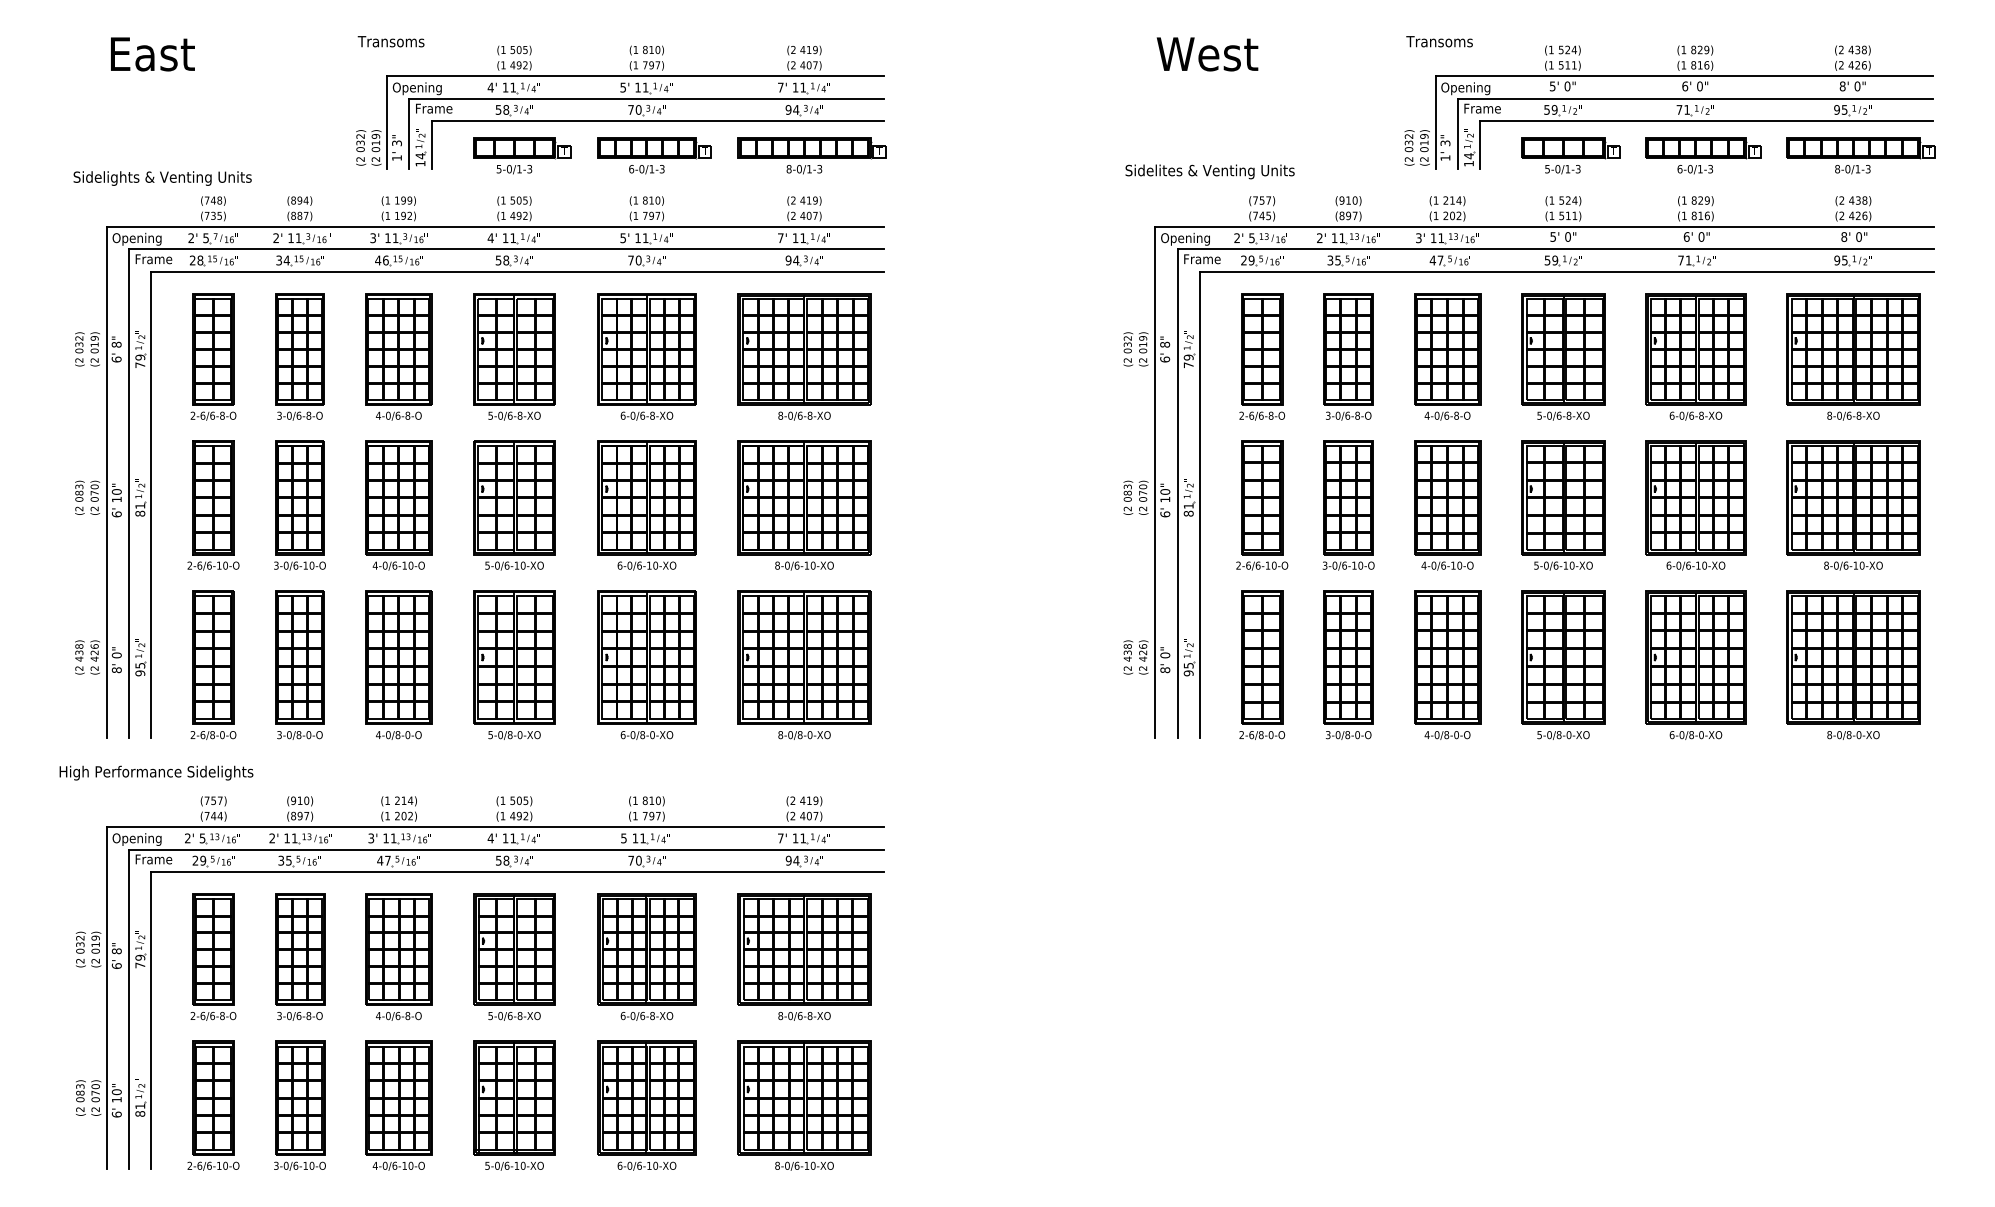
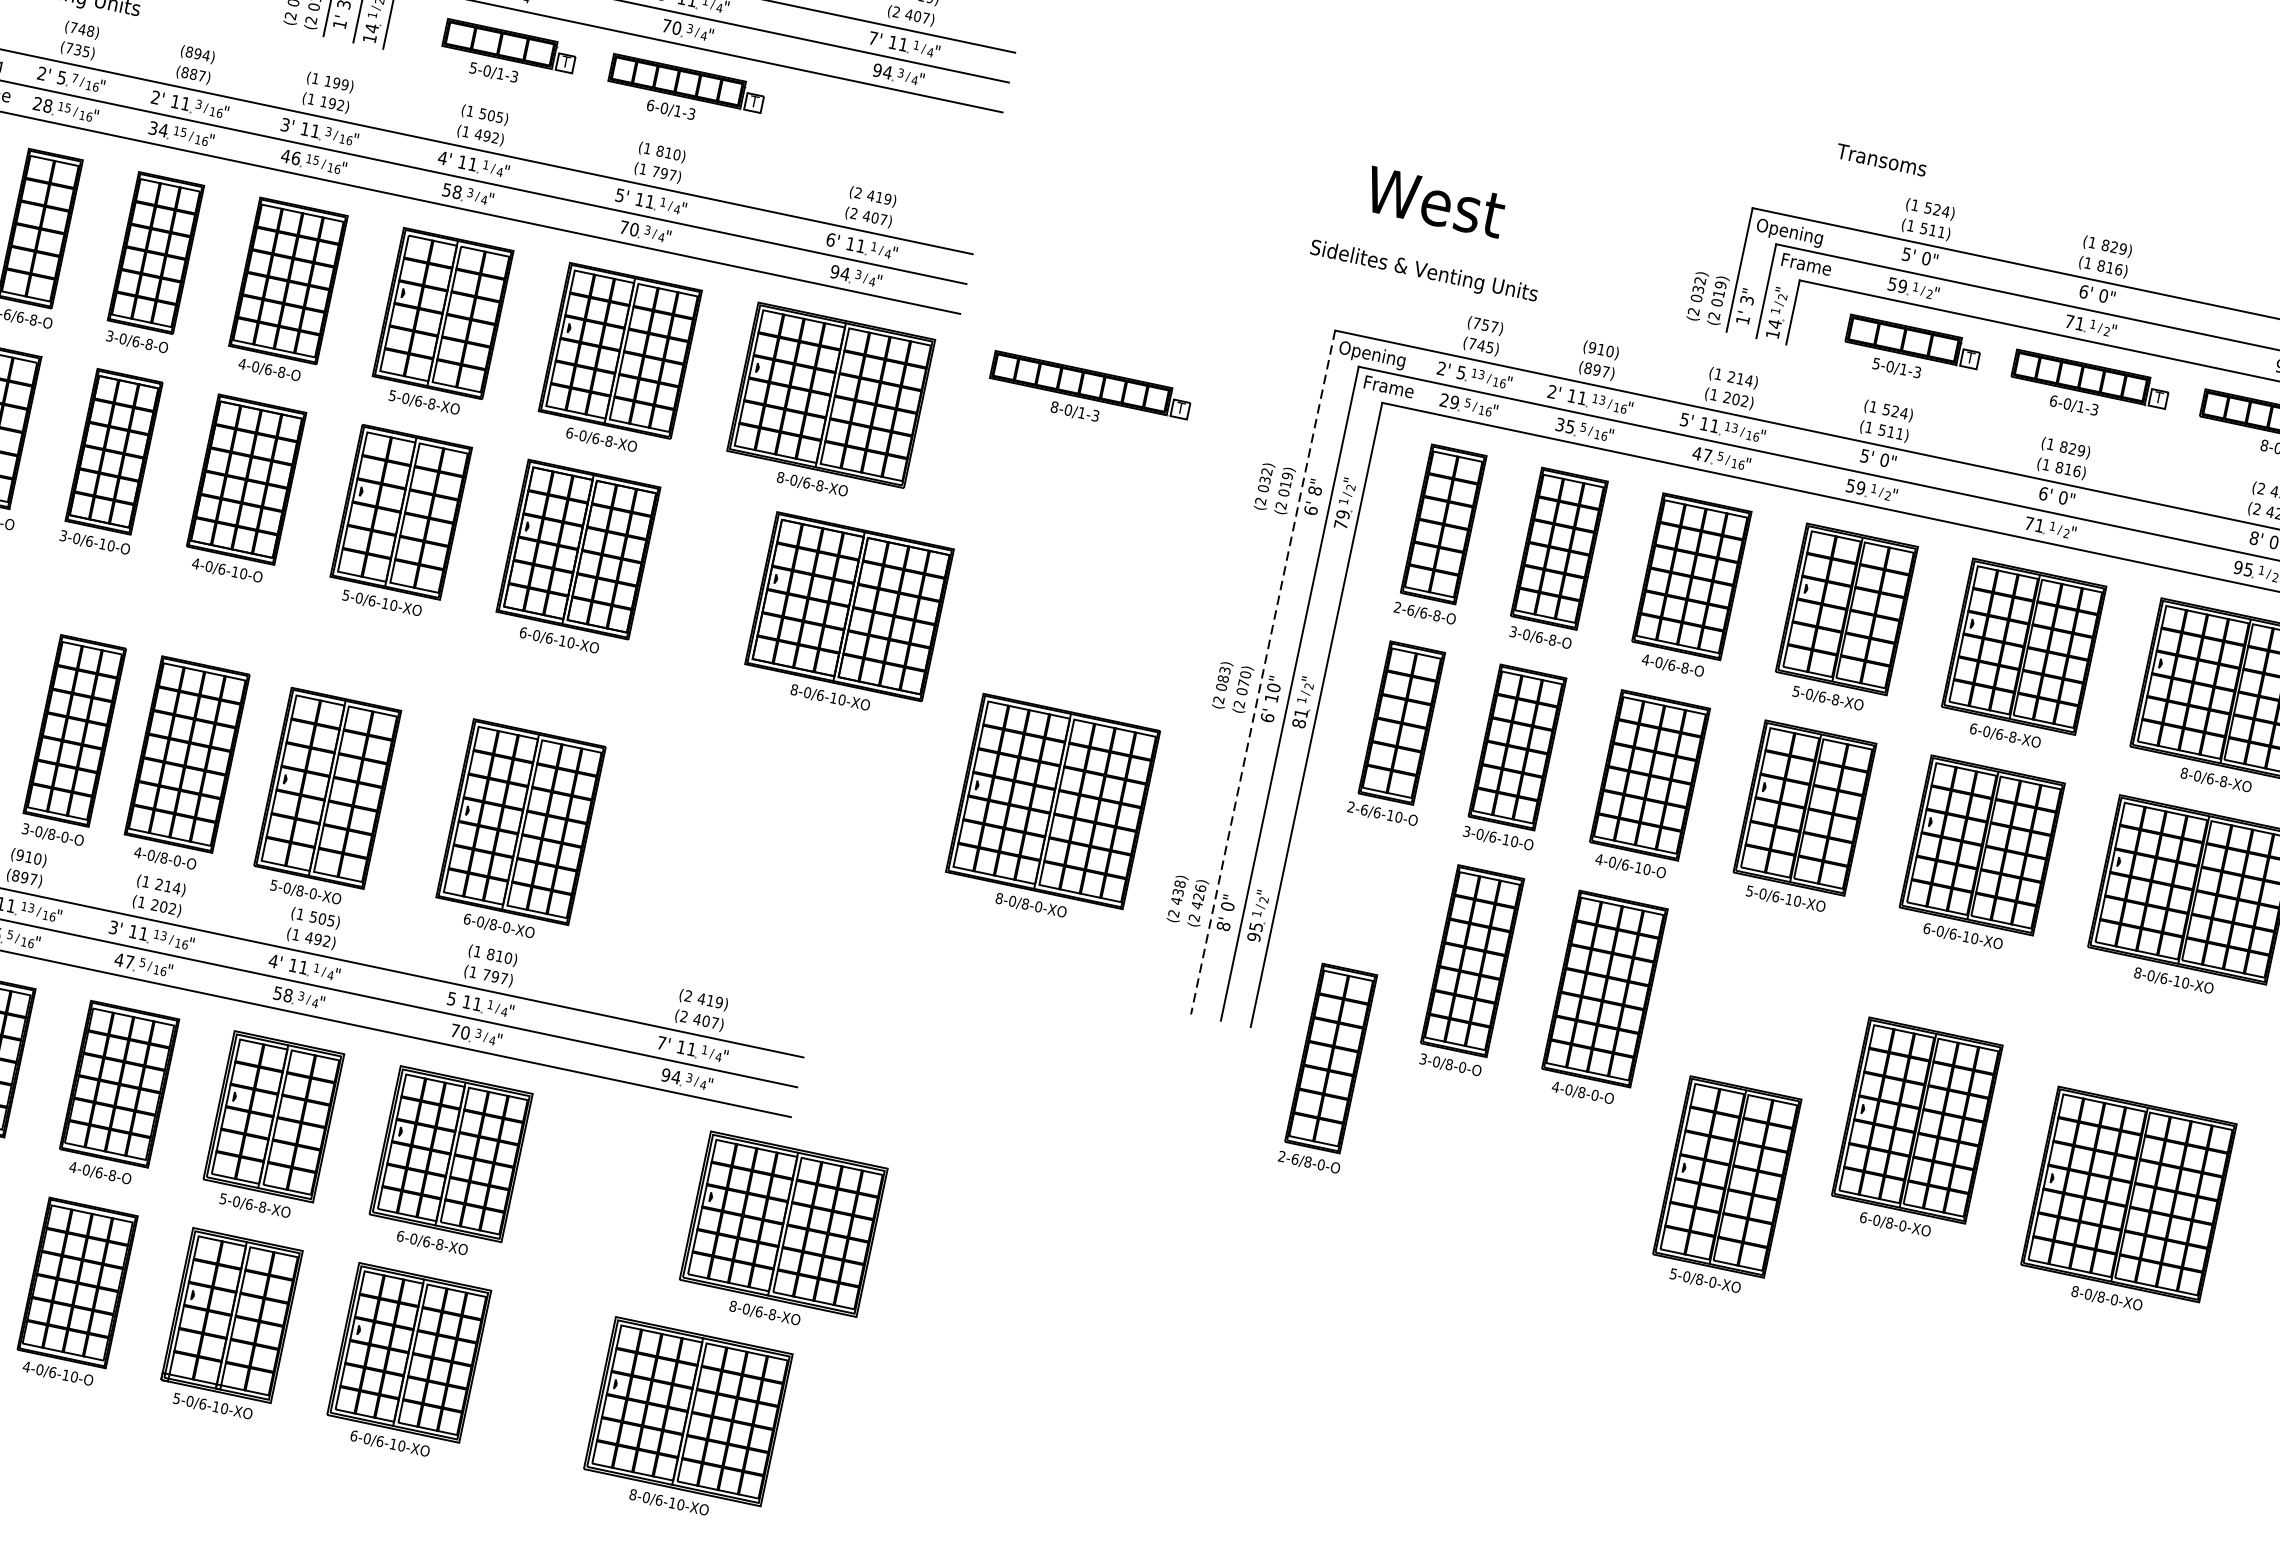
text: (1439, 41) -> (1881, 159), moved
text: (1207, 54) -> (1435, 202), moved
part: (811, 155) -> (1088, 395), moved
text: (1418, 237) -> (1684, 418), 3' -> 5'
text: (780, 238) -> (830, 240), 7' -> 6'
line: (1155, 483) -> (1263, 673), solid -> dashed
part: (804, 505) -> (847, 616), moved
part: (299, 664) -> (72, 740), moved
part: (398, 664) -> (184, 763), moved
part: (514, 664) -> (325, 797), moved
part: (646, 664) -> (518, 831), moved
part: (804, 664) -> (1051, 810), moved
part: (1261, 664) -> (1328, 1067), moved
part: (1563, 664) -> (1725, 1186), moved
part: (1695, 664) -> (1914, 1129), moved
part: (1853, 664) -> (2126, 1203), moved
part: (804, 956) -> (781, 1233), moved
part: (804, 1105) -> (686, 1421), moved

